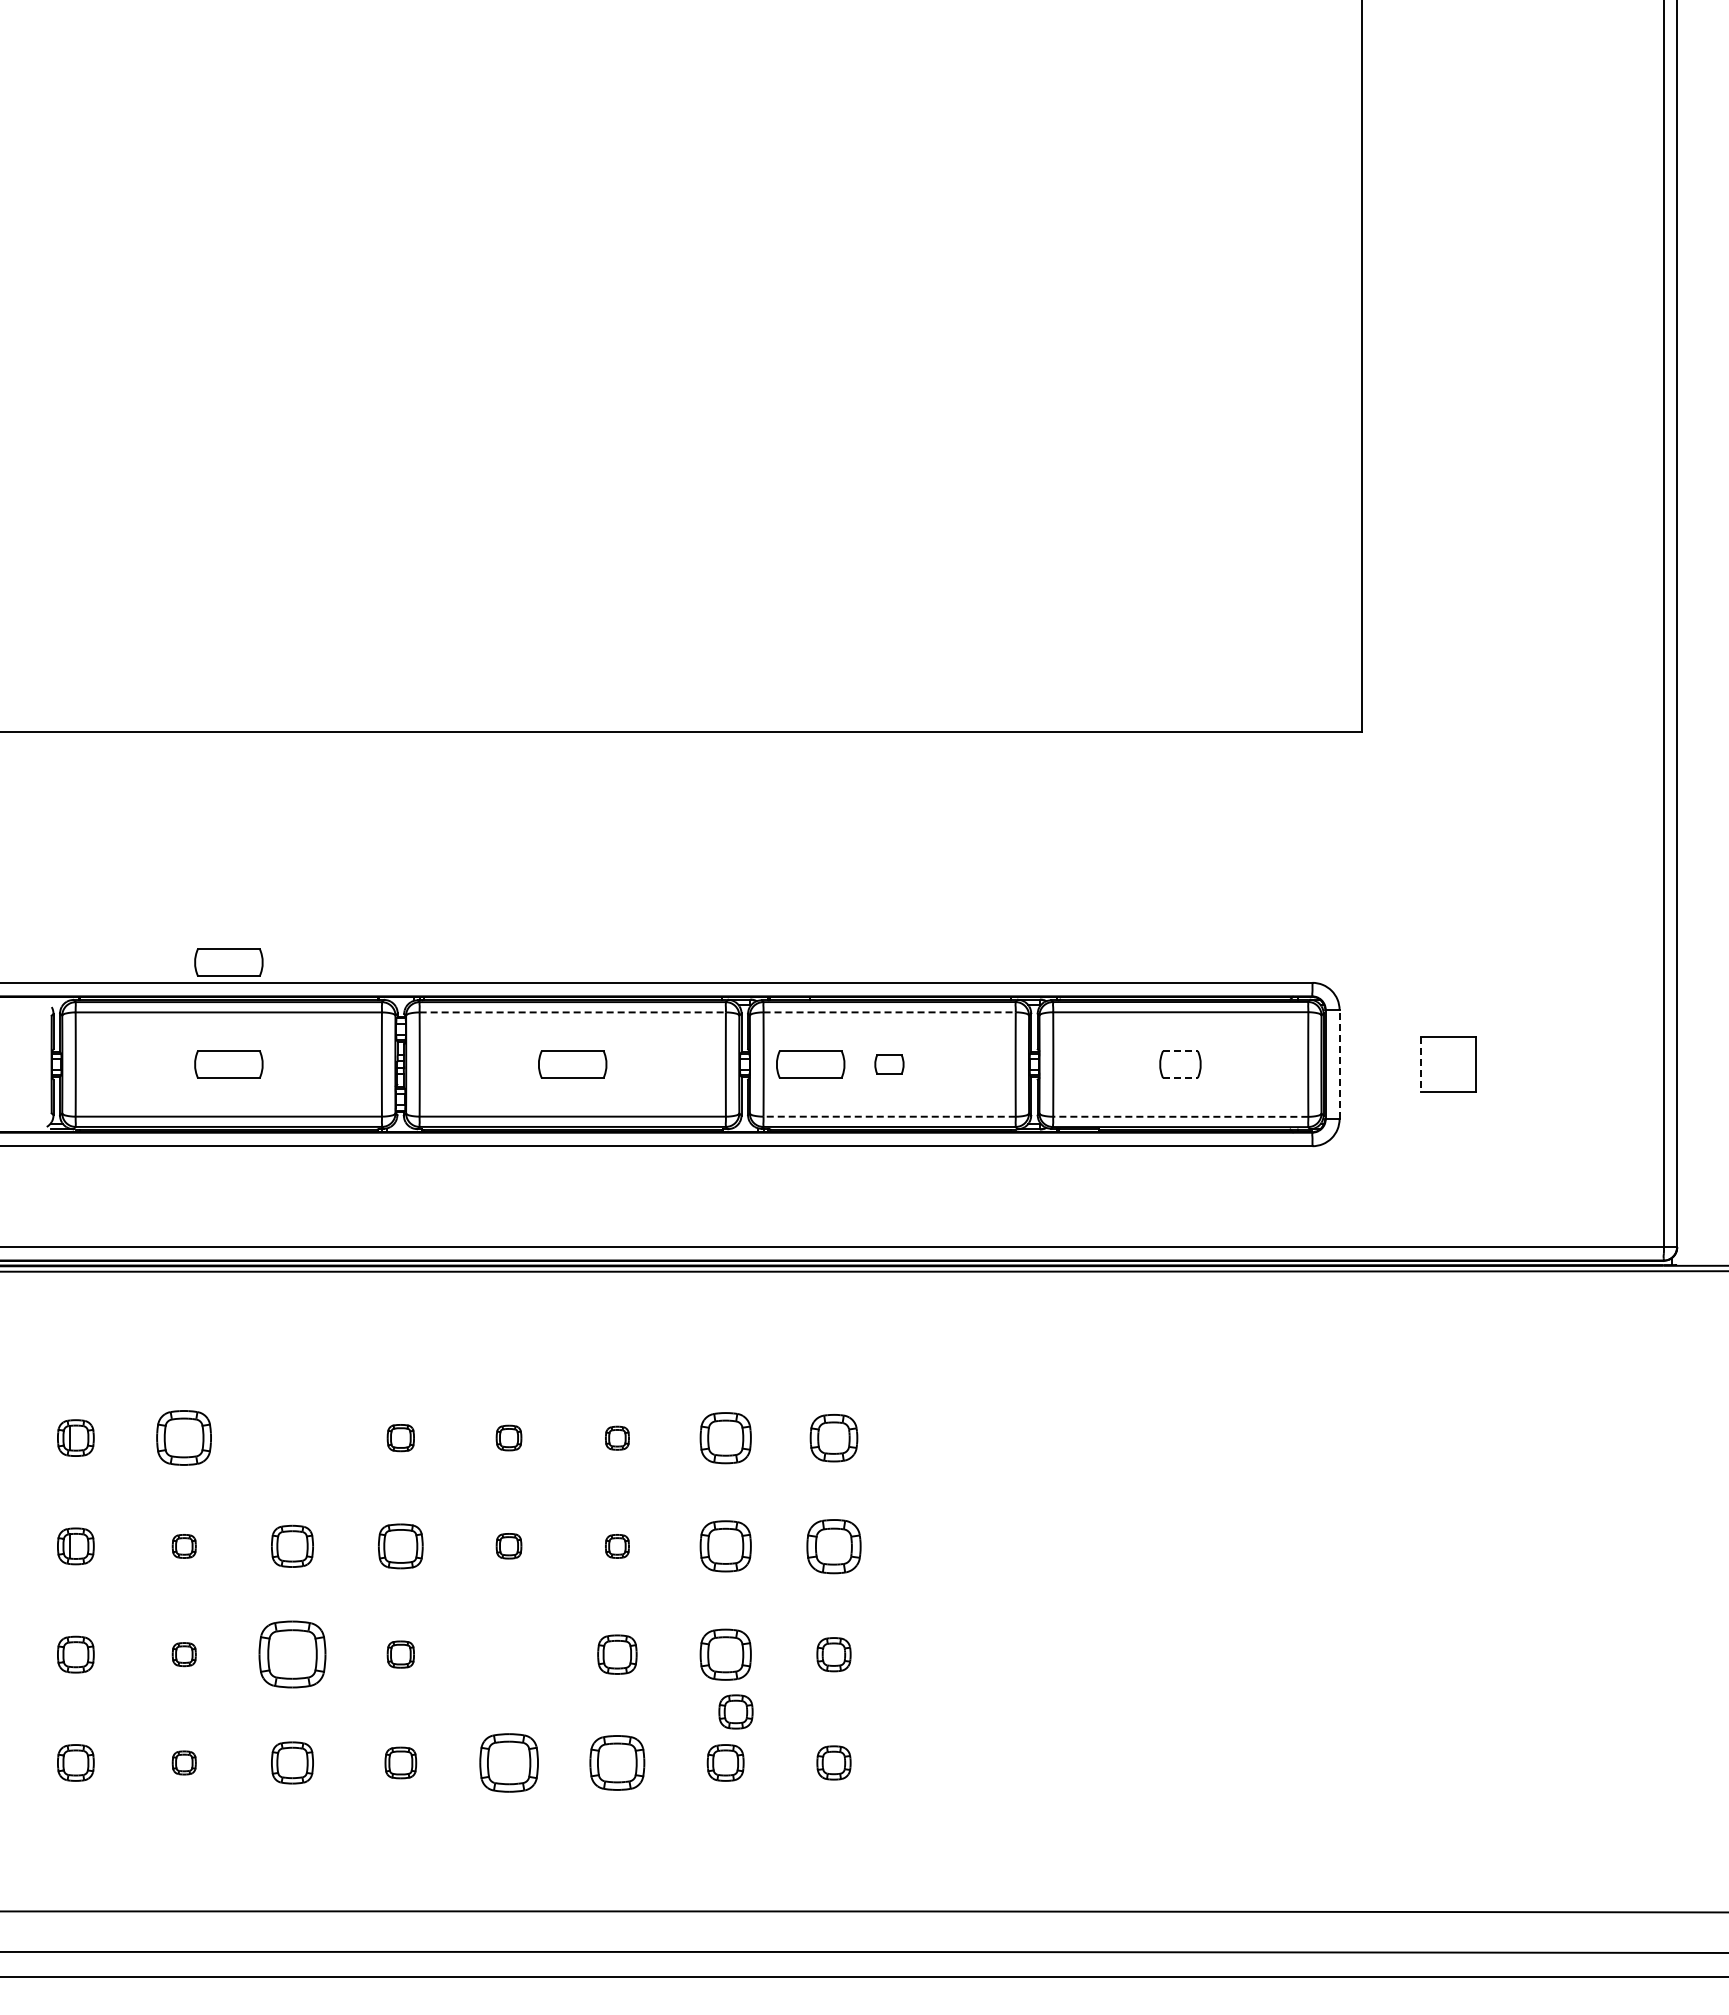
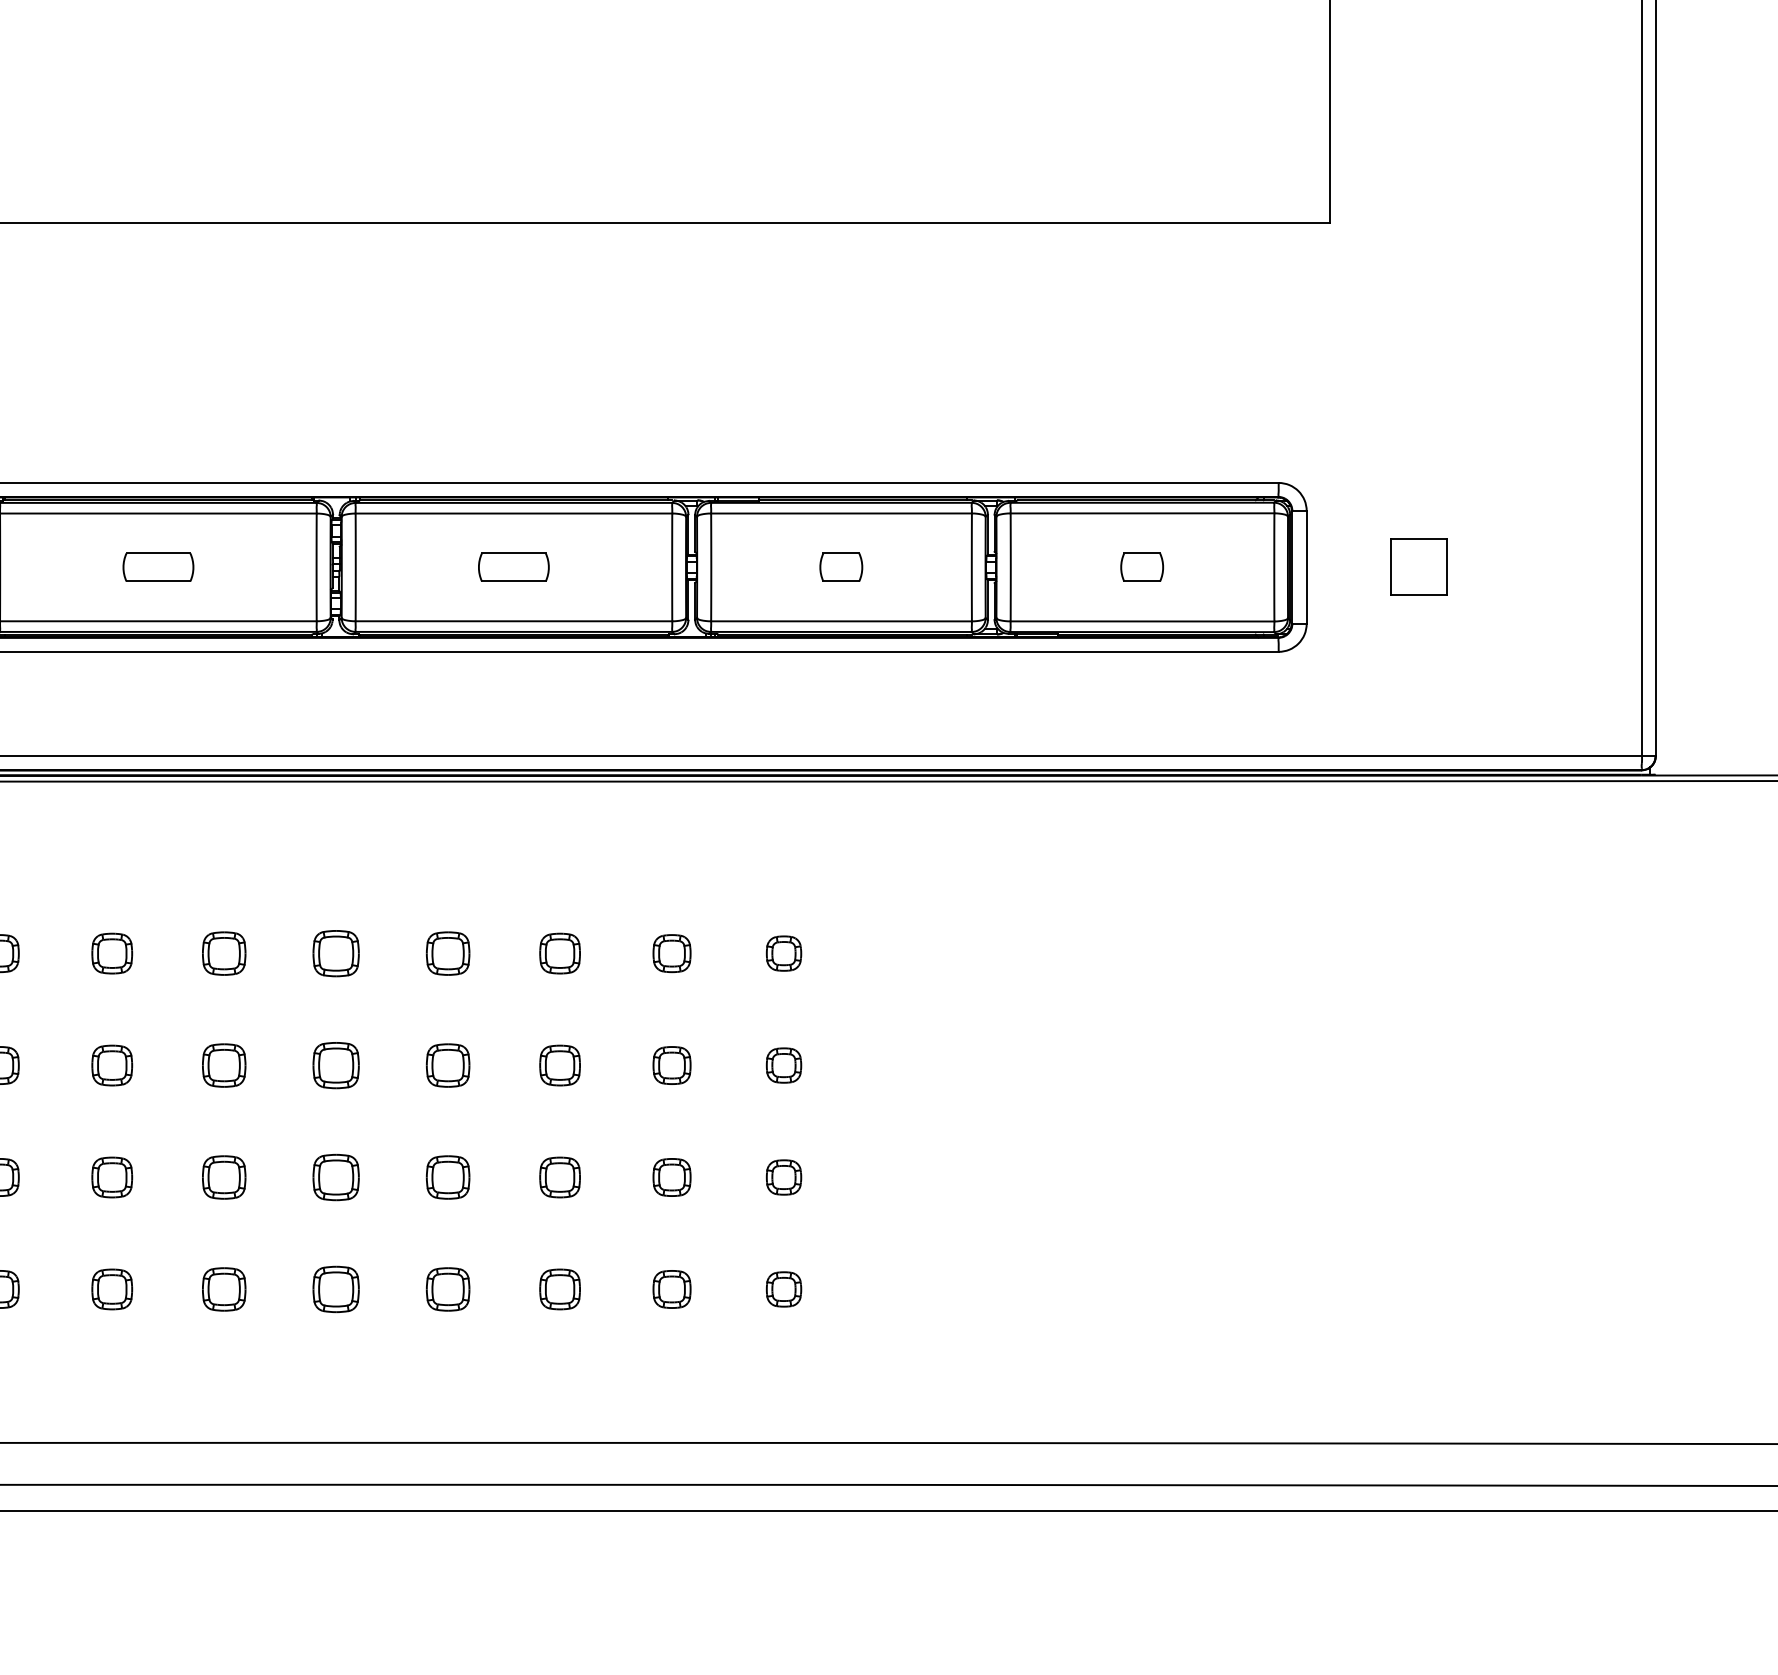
part: (228, 962) -> (158, 461), removed
line: (573, 1012) -> (514, 513), dashed -> solid
line: (890, 1012) -> (842, 513), dashed -> solid
line: (1180, 1051) -> (1142, 553), dashed -> solid
part: (810, 1064) -> (759, 567), removed
part: (889, 1064) -> (841, 567), size x1.43
line: (1339, 1064) -> (1306, 567), dashed -> solid
line: (1421, 1065) -> (1391, 568), dashed -> solid
line: (1180, 1078) -> (1142, 581), dashed -> solid
line: (889, 1116) -> (841, 621), dashed -> solid
line: (1180, 1116) -> (1142, 621), dashed -> solid
part: (292, 1437) -> (224, 952), added
part: (400, 1437) -> (335, 952), size x1.67
part: (508, 1437) -> (447, 952), size x1.67
part: (725, 1437) -> (671, 952), size x0.71
part: (833, 1437) -> (783, 952), size x0.71
part: (184, 1438) -> (112, 954), size x0.71
part: (617, 1438) -> (560, 954), size x1.67
part: (508, 1545) -> (447, 1064), size x1.67
part: (833, 1545) -> (783, 1064), size x0.62
part: (184, 1546) -> (112, 1065), size x1.67
part: (617, 1546) -> (560, 1065), size x1.67
part: (725, 1546) -> (671, 1065), size x0.71
part: (184, 1654) -> (112, 1177), size x1.67
part: (292, 1654) -> (224, 1177), size x0.62
part: (400, 1654) -> (335, 1177), size x1.67
part: (508, 1654) -> (447, 1177), added
part: (725, 1654) -> (671, 1177), size x0.71
part: (735, 1711) -> (682, 1236), removed
part: (184, 1762) -> (112, 1288), size x1.67
part: (400, 1762) -> (335, 1288), size x1.43
part: (508, 1762) -> (447, 1288), size x0.71
part: (617, 1762) -> (560, 1288), size x0.71

